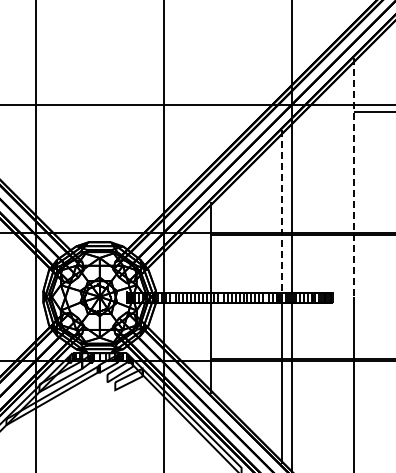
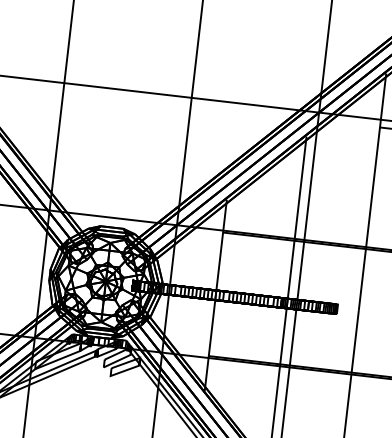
line: (354, 177) -> (372, 192), dashed -> solid
line: (282, 213) -> (297, 219), dashed -> solid

